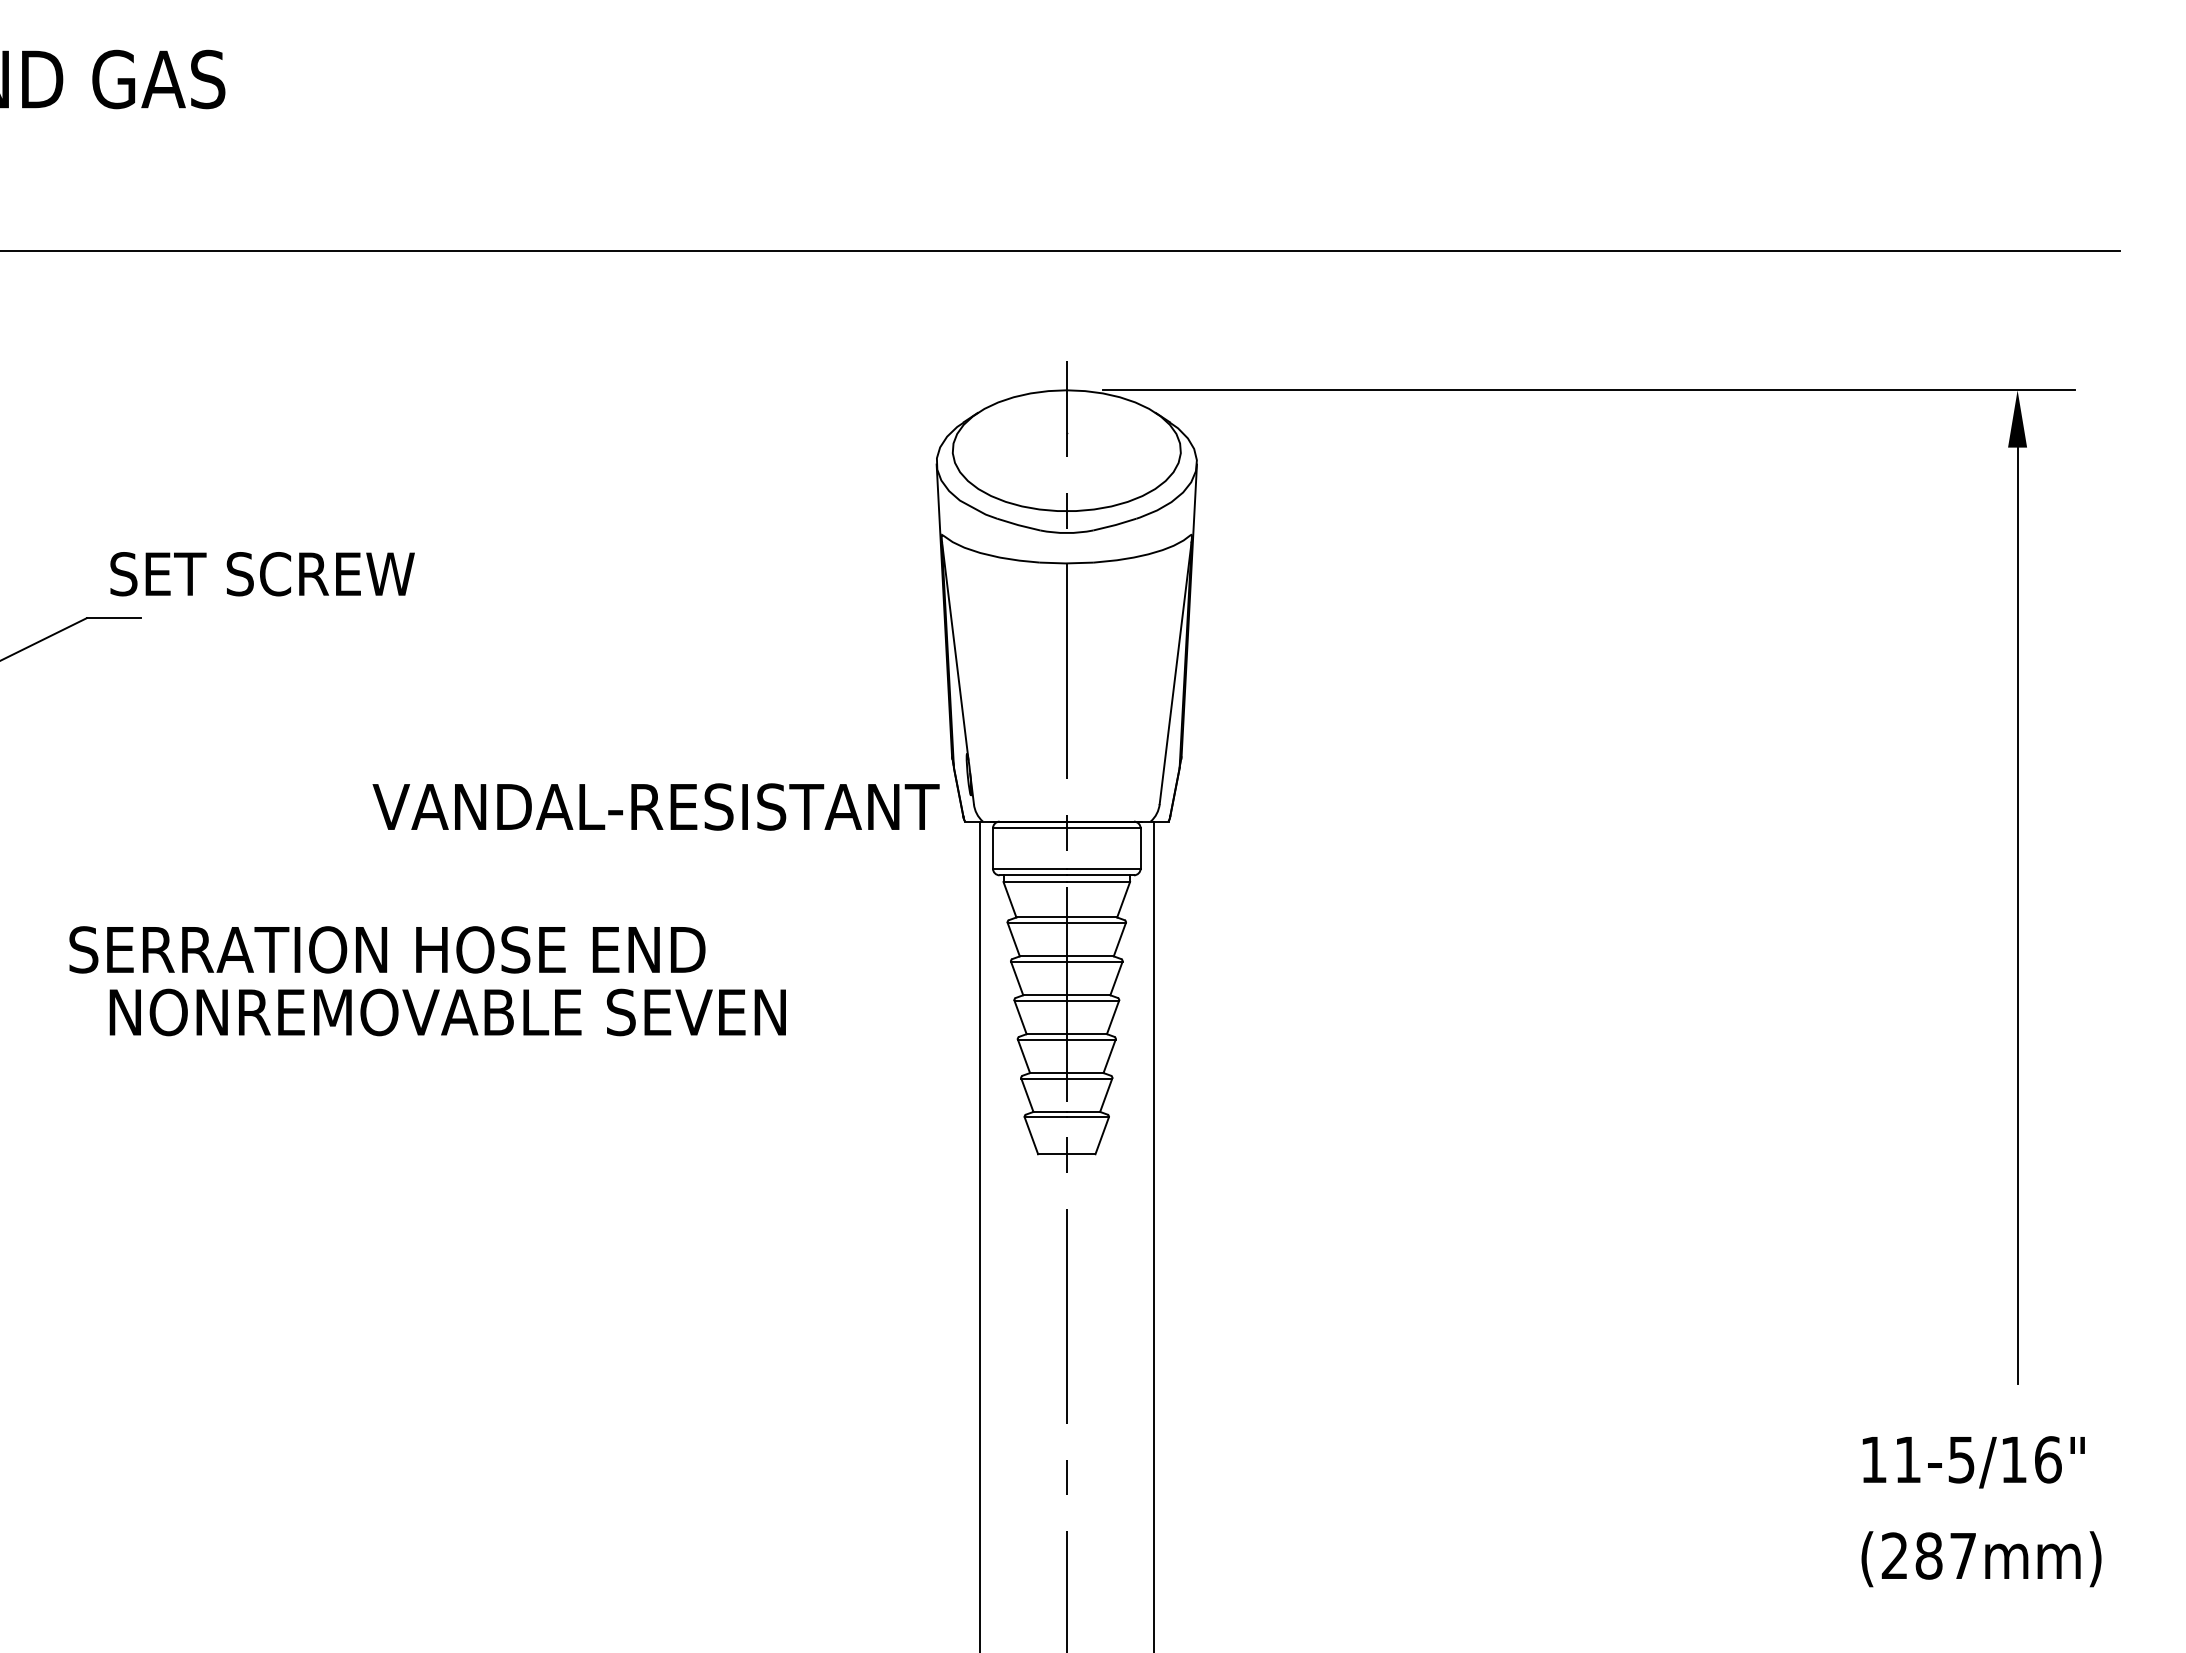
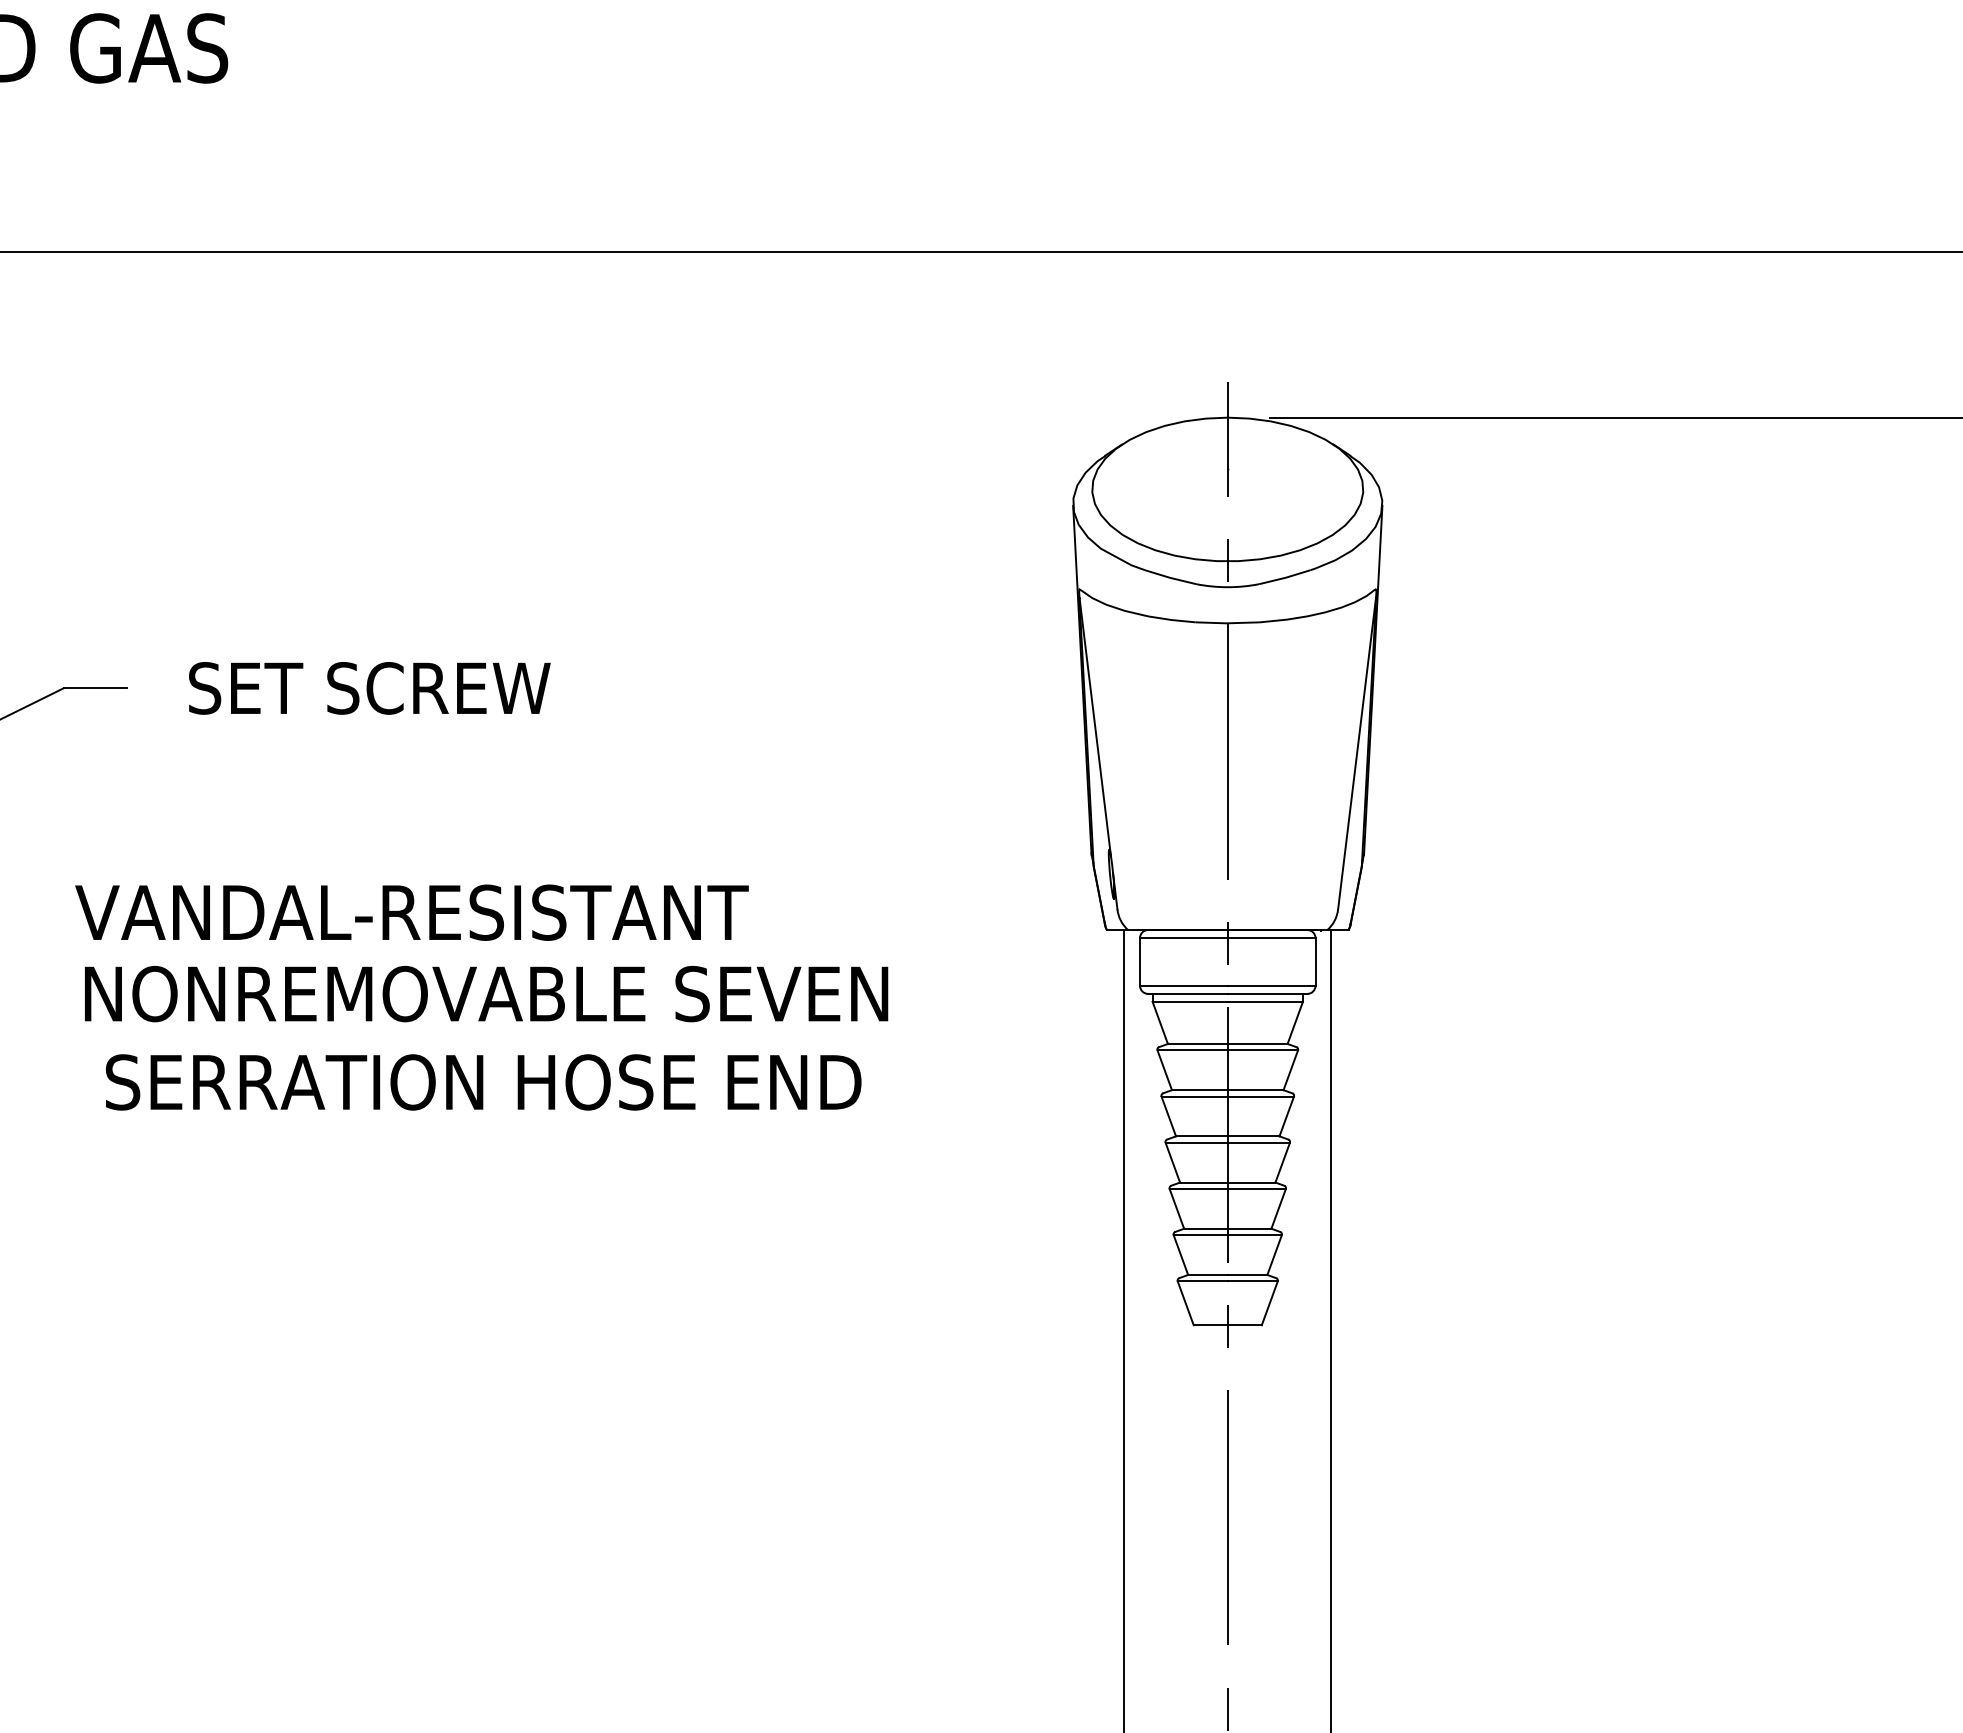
text: (262, 574) -> (369, 688), moved
text: (655, 806) -> (411, 912), moved
text: (387, 949) -> (483, 1081), moved
text: (447, 1012) -> (486, 994), moved

